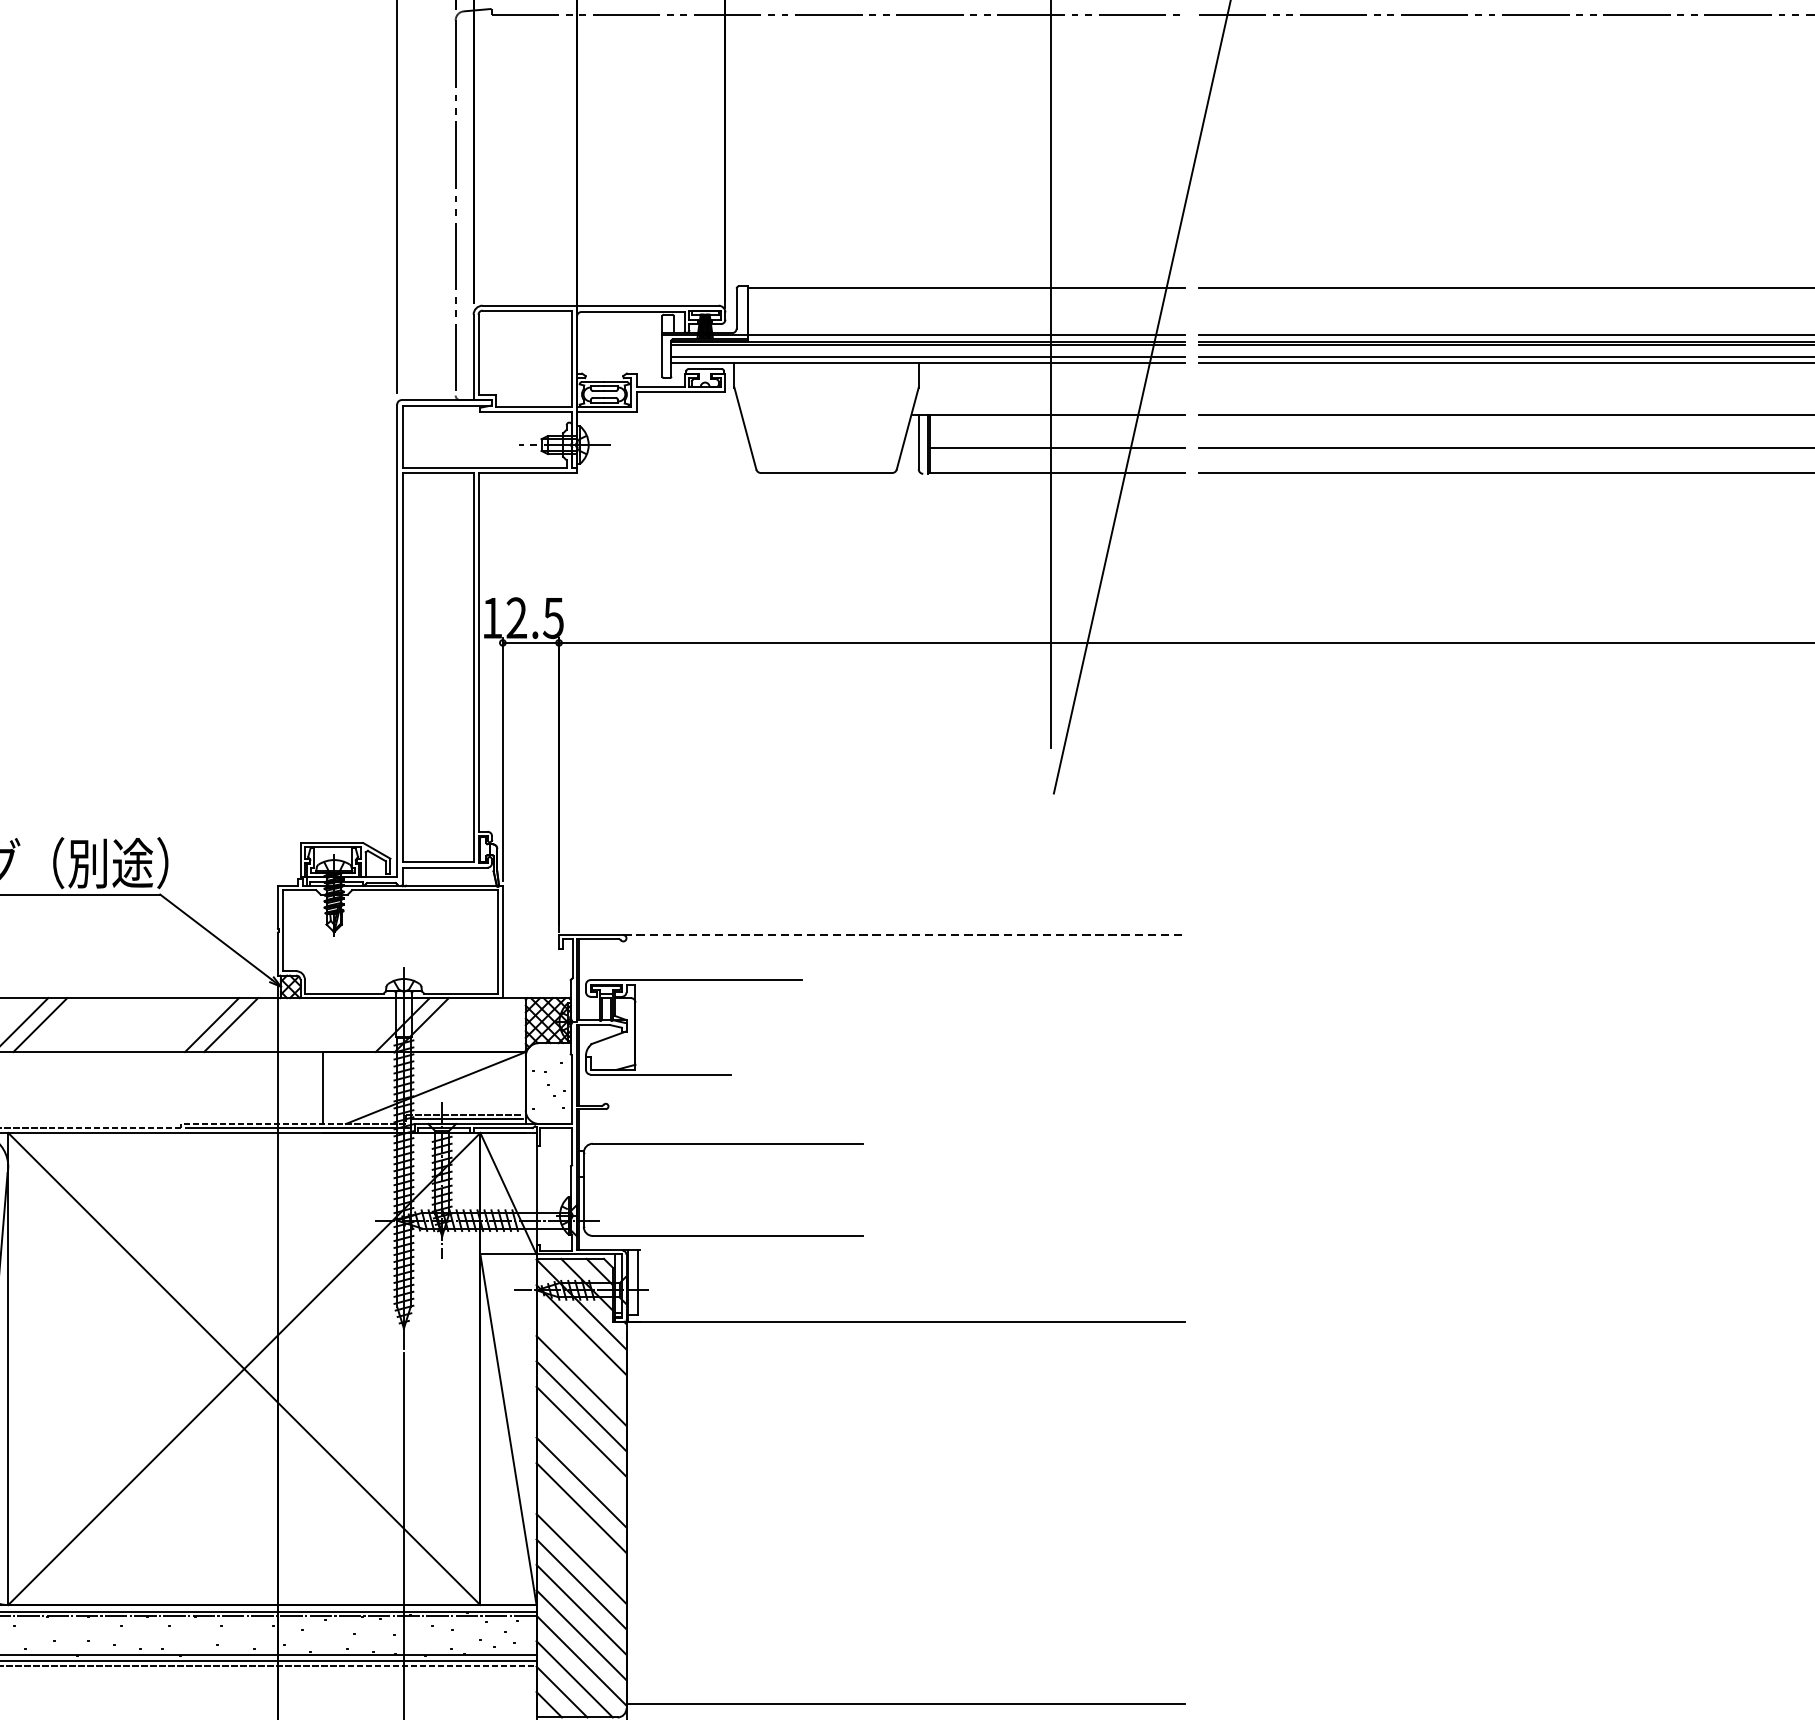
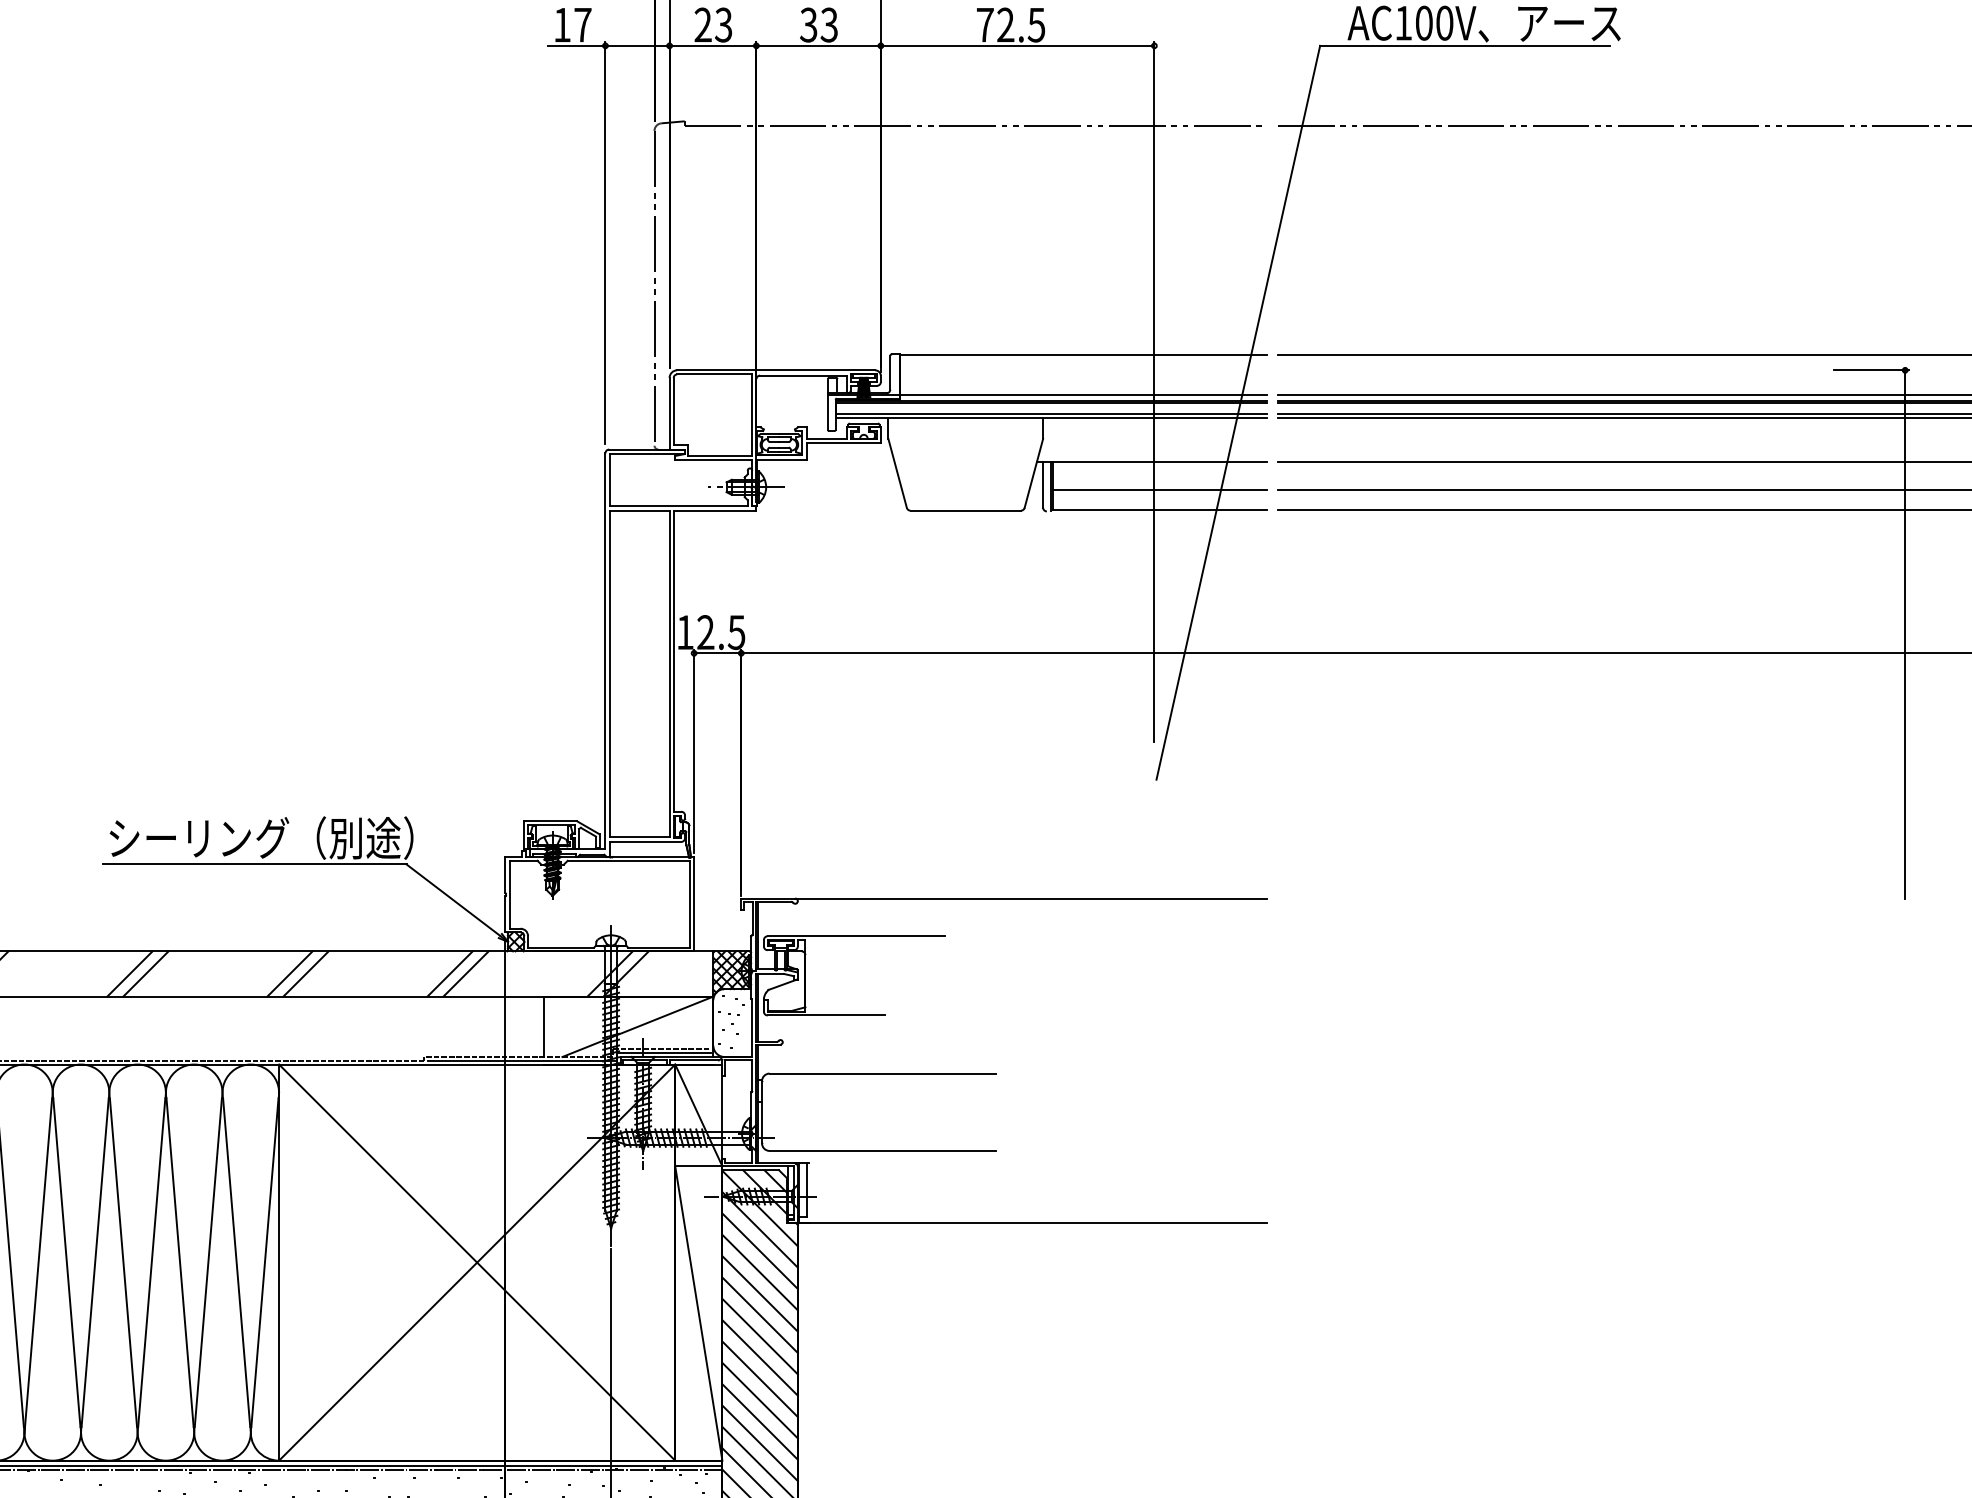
line: (903, 935) -> (1030, 898), dashed -> solid
line: (580, 1354) -> (759, 1250), added
line: (580, 1457) -> (759, 1336), added
line: (580, 1533) -> (759, 1400), added

